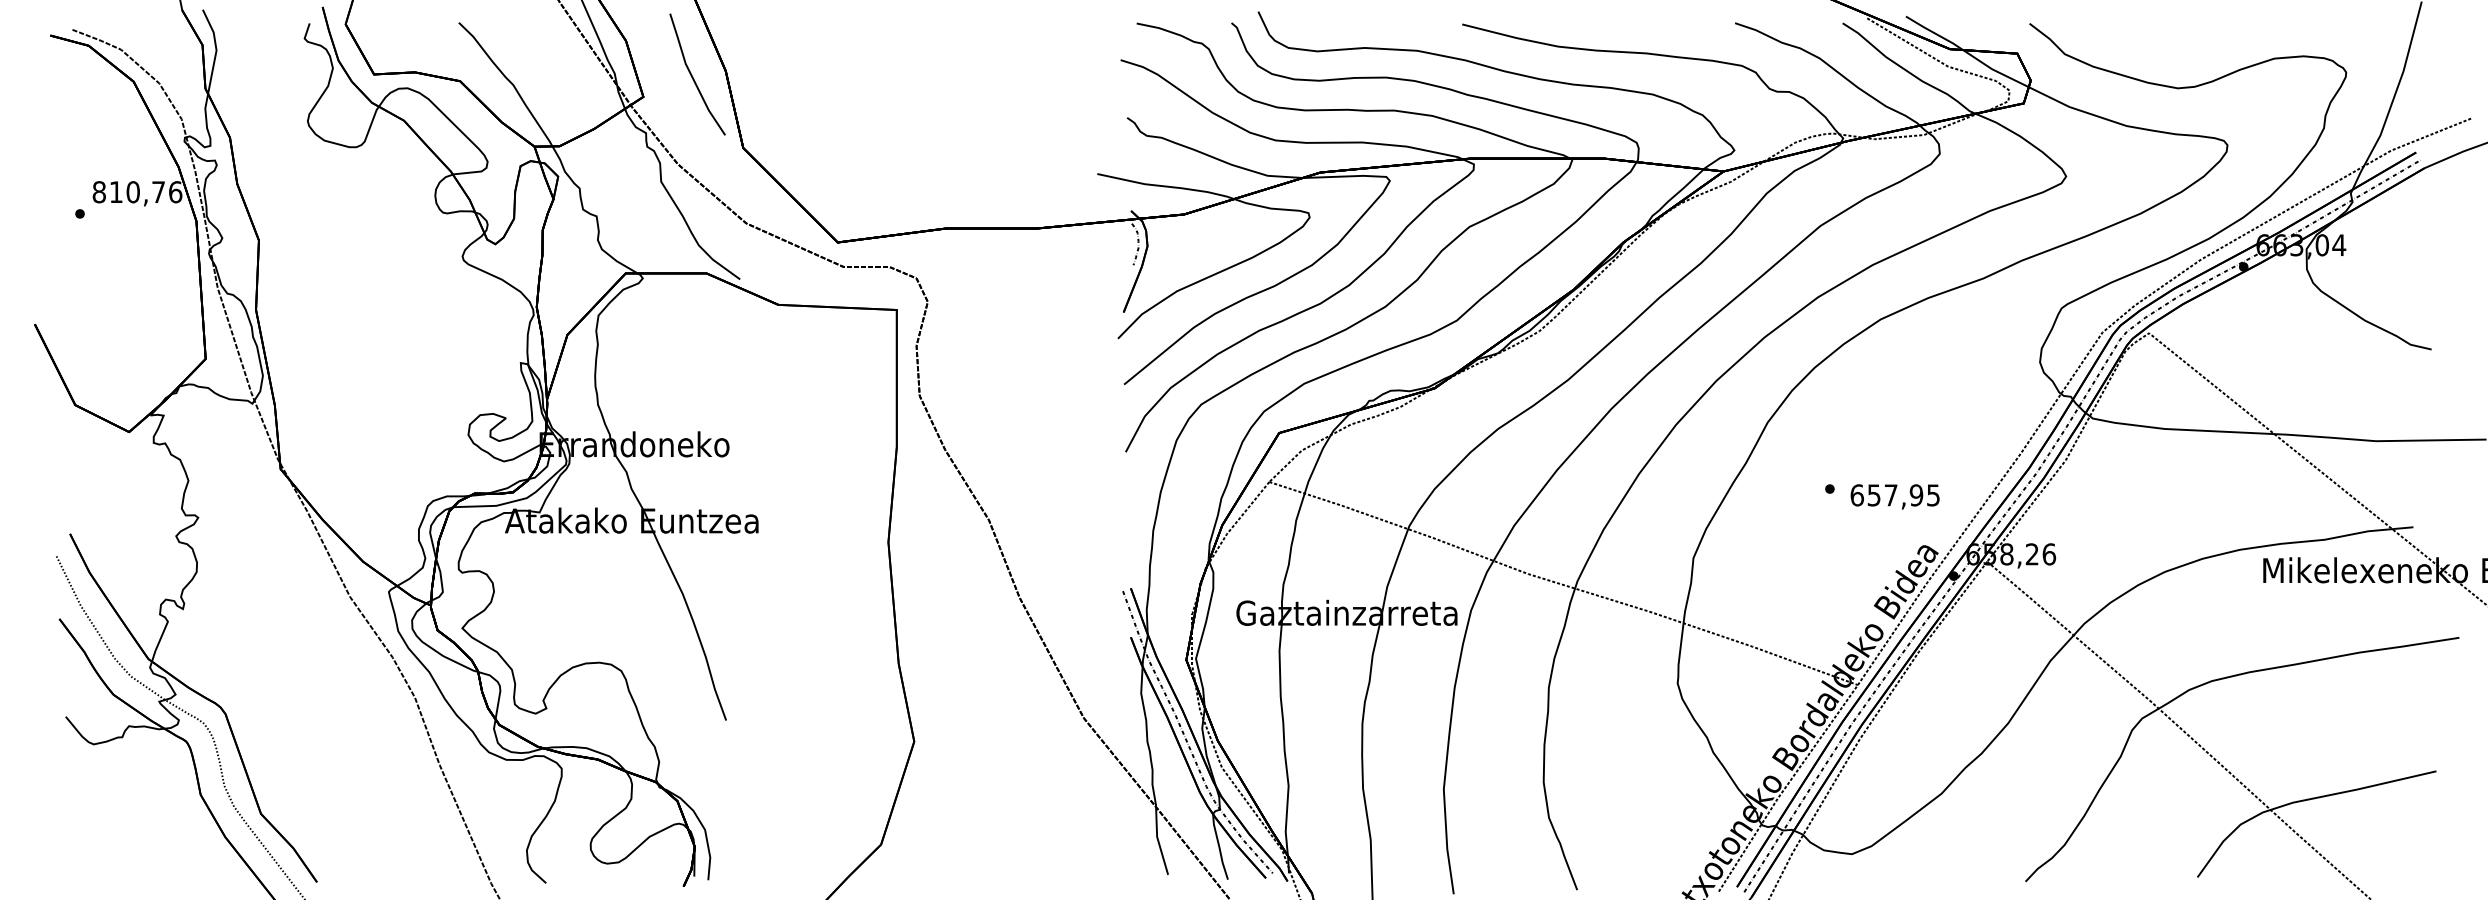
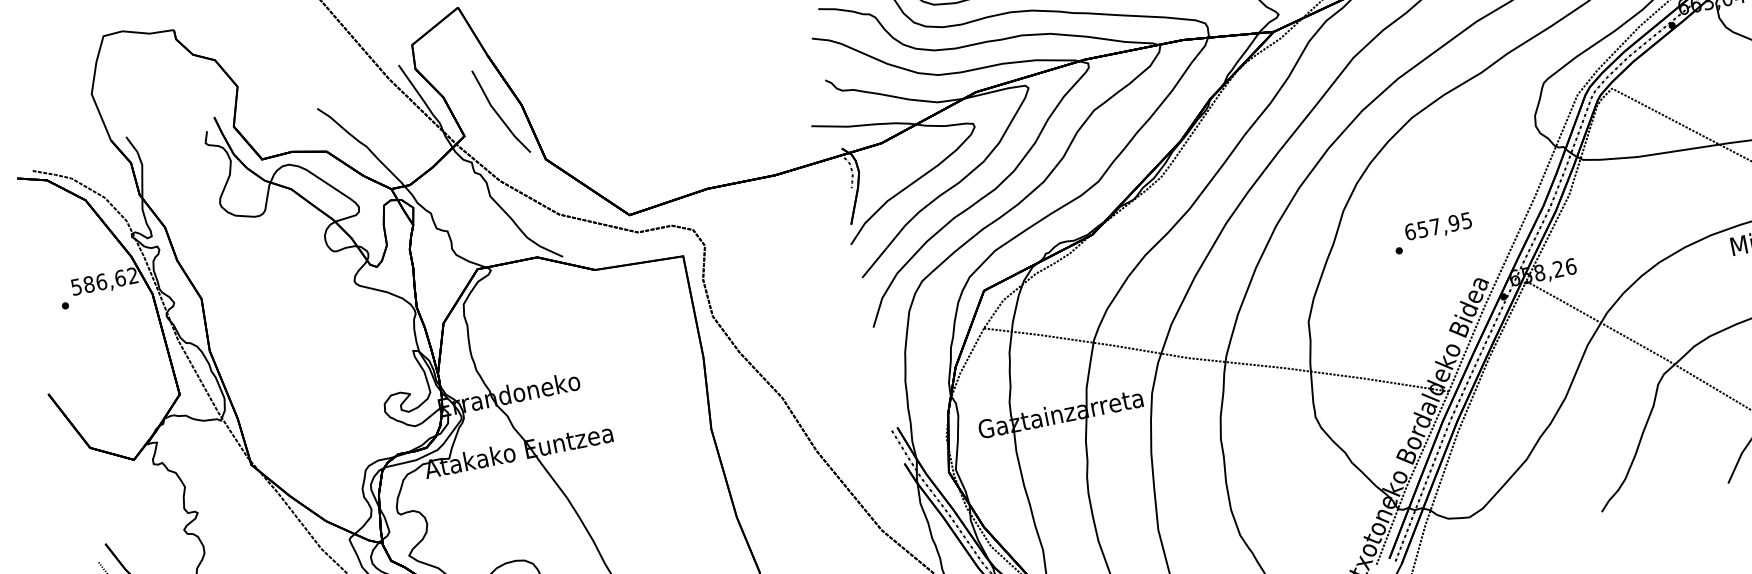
text: (137, 192) -> (104, 281), 810,76 -> 586,62
text: (1894, 496) -> (1438, 227), moved

